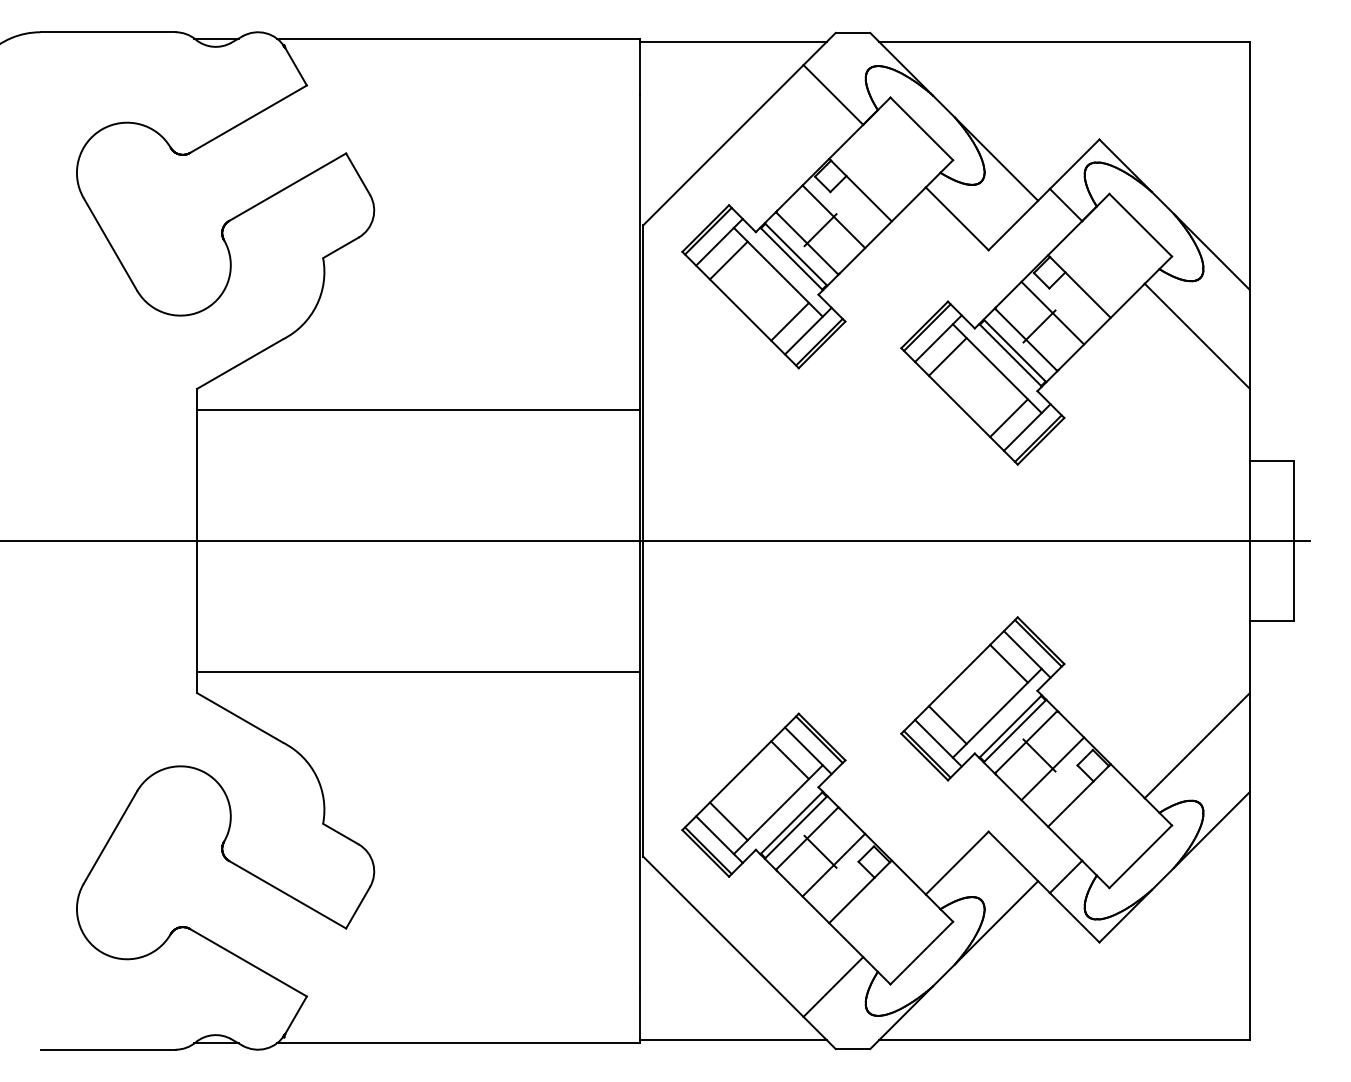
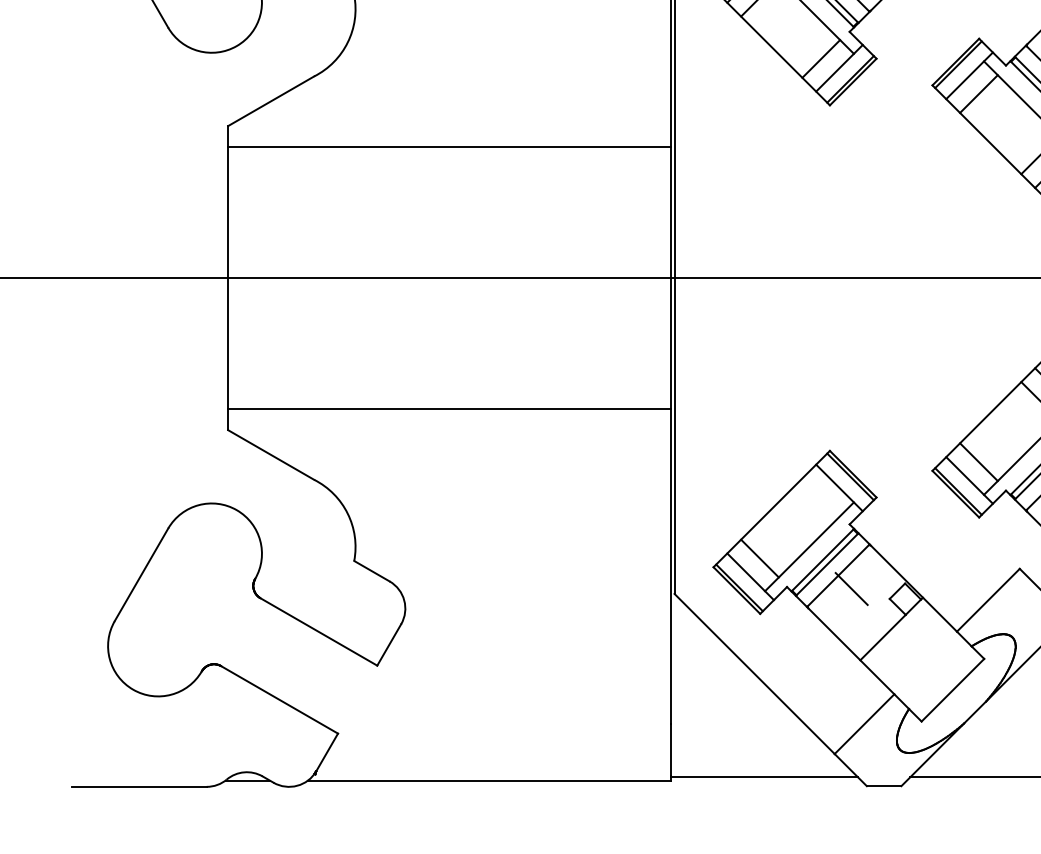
line: (789, 760) -> (820, 497), removed
line: (833, 864) -> (864, 601), removed

